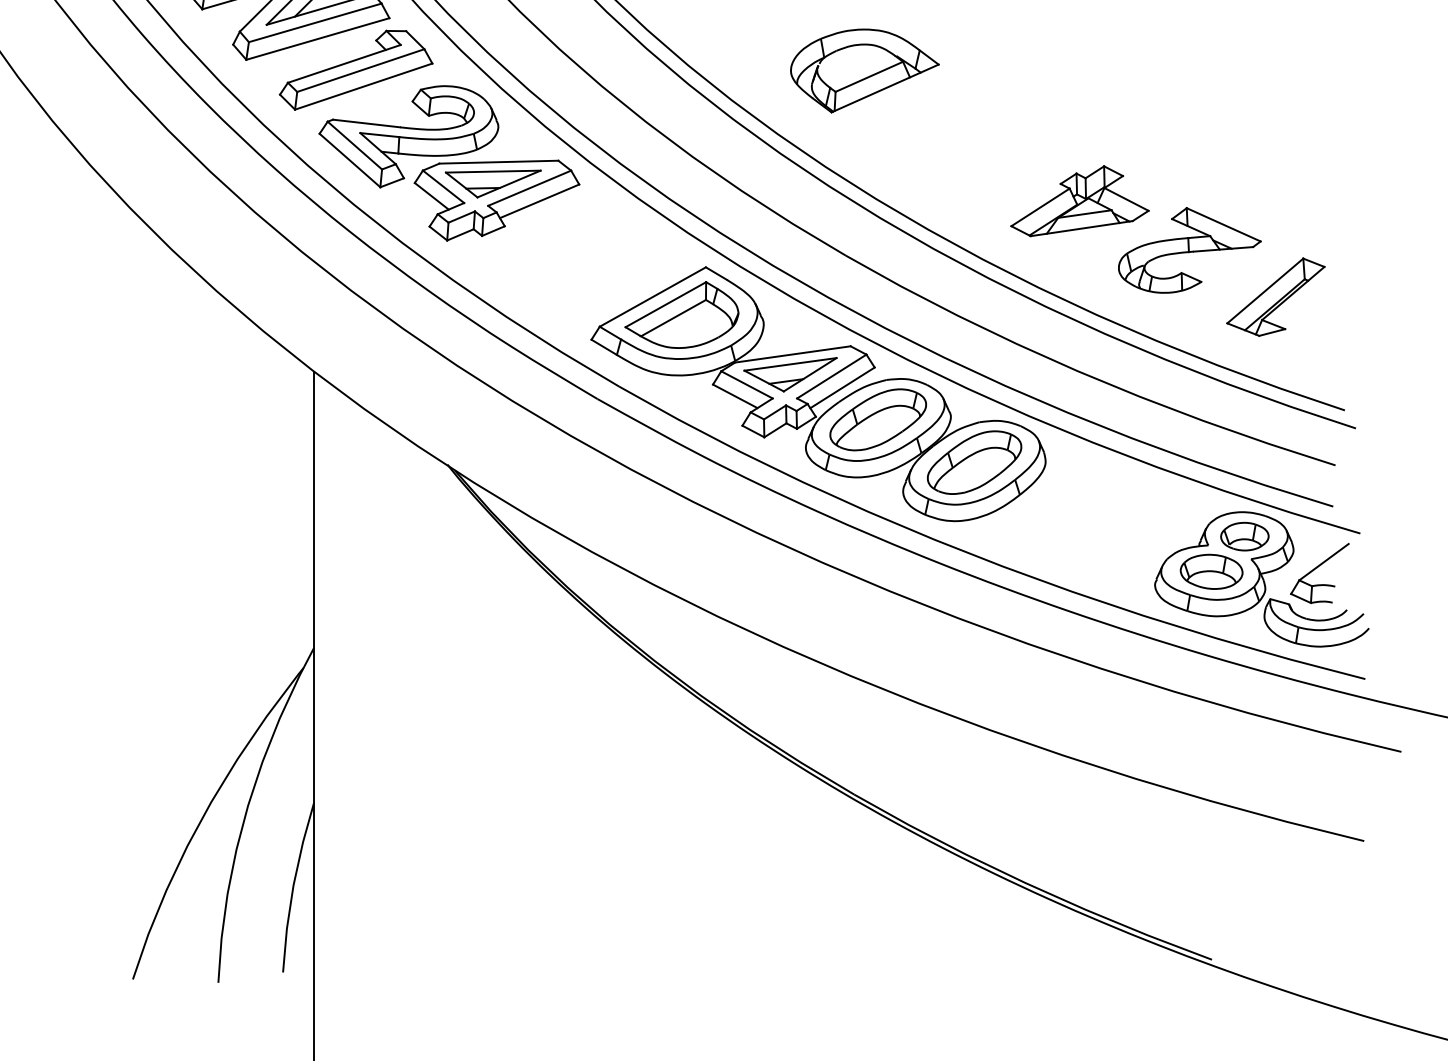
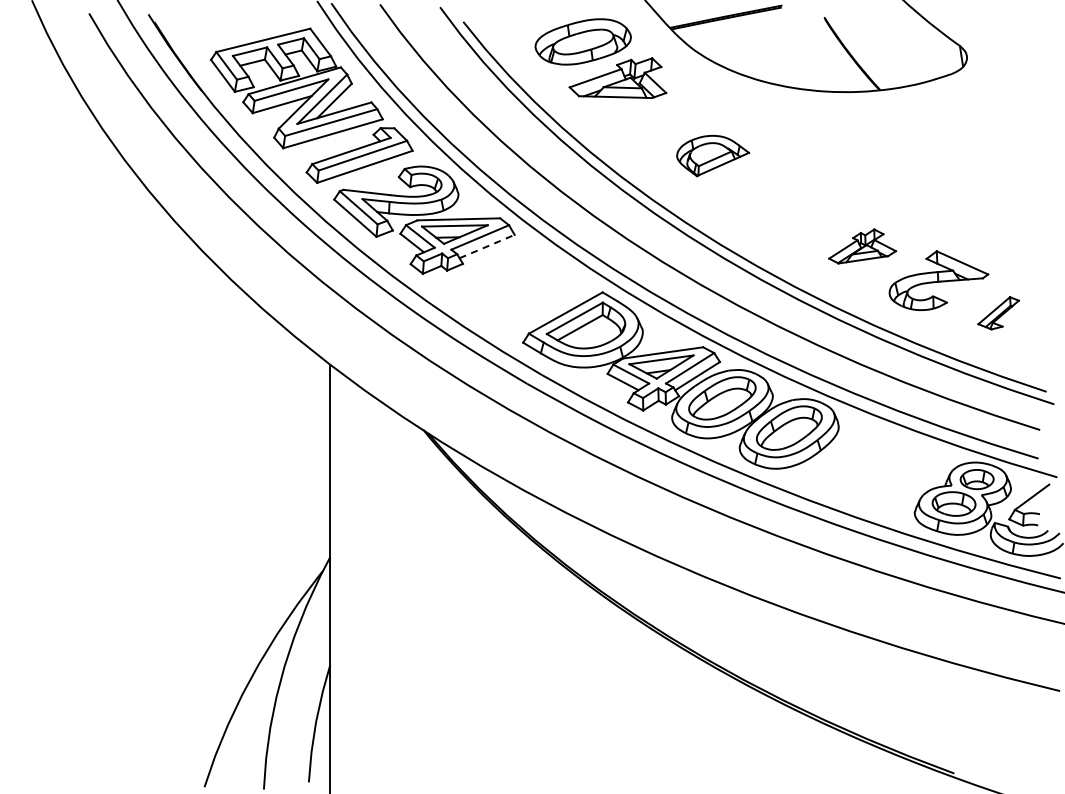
part: (863, 70) -> (712, 155), size x0.7
line: (540, 201) -> (487, 246), solid -> dashed
part: (1079, 201) -> (862, 246), size x0.7
part: (1275, 297) -> (998, 313), size x0.6

